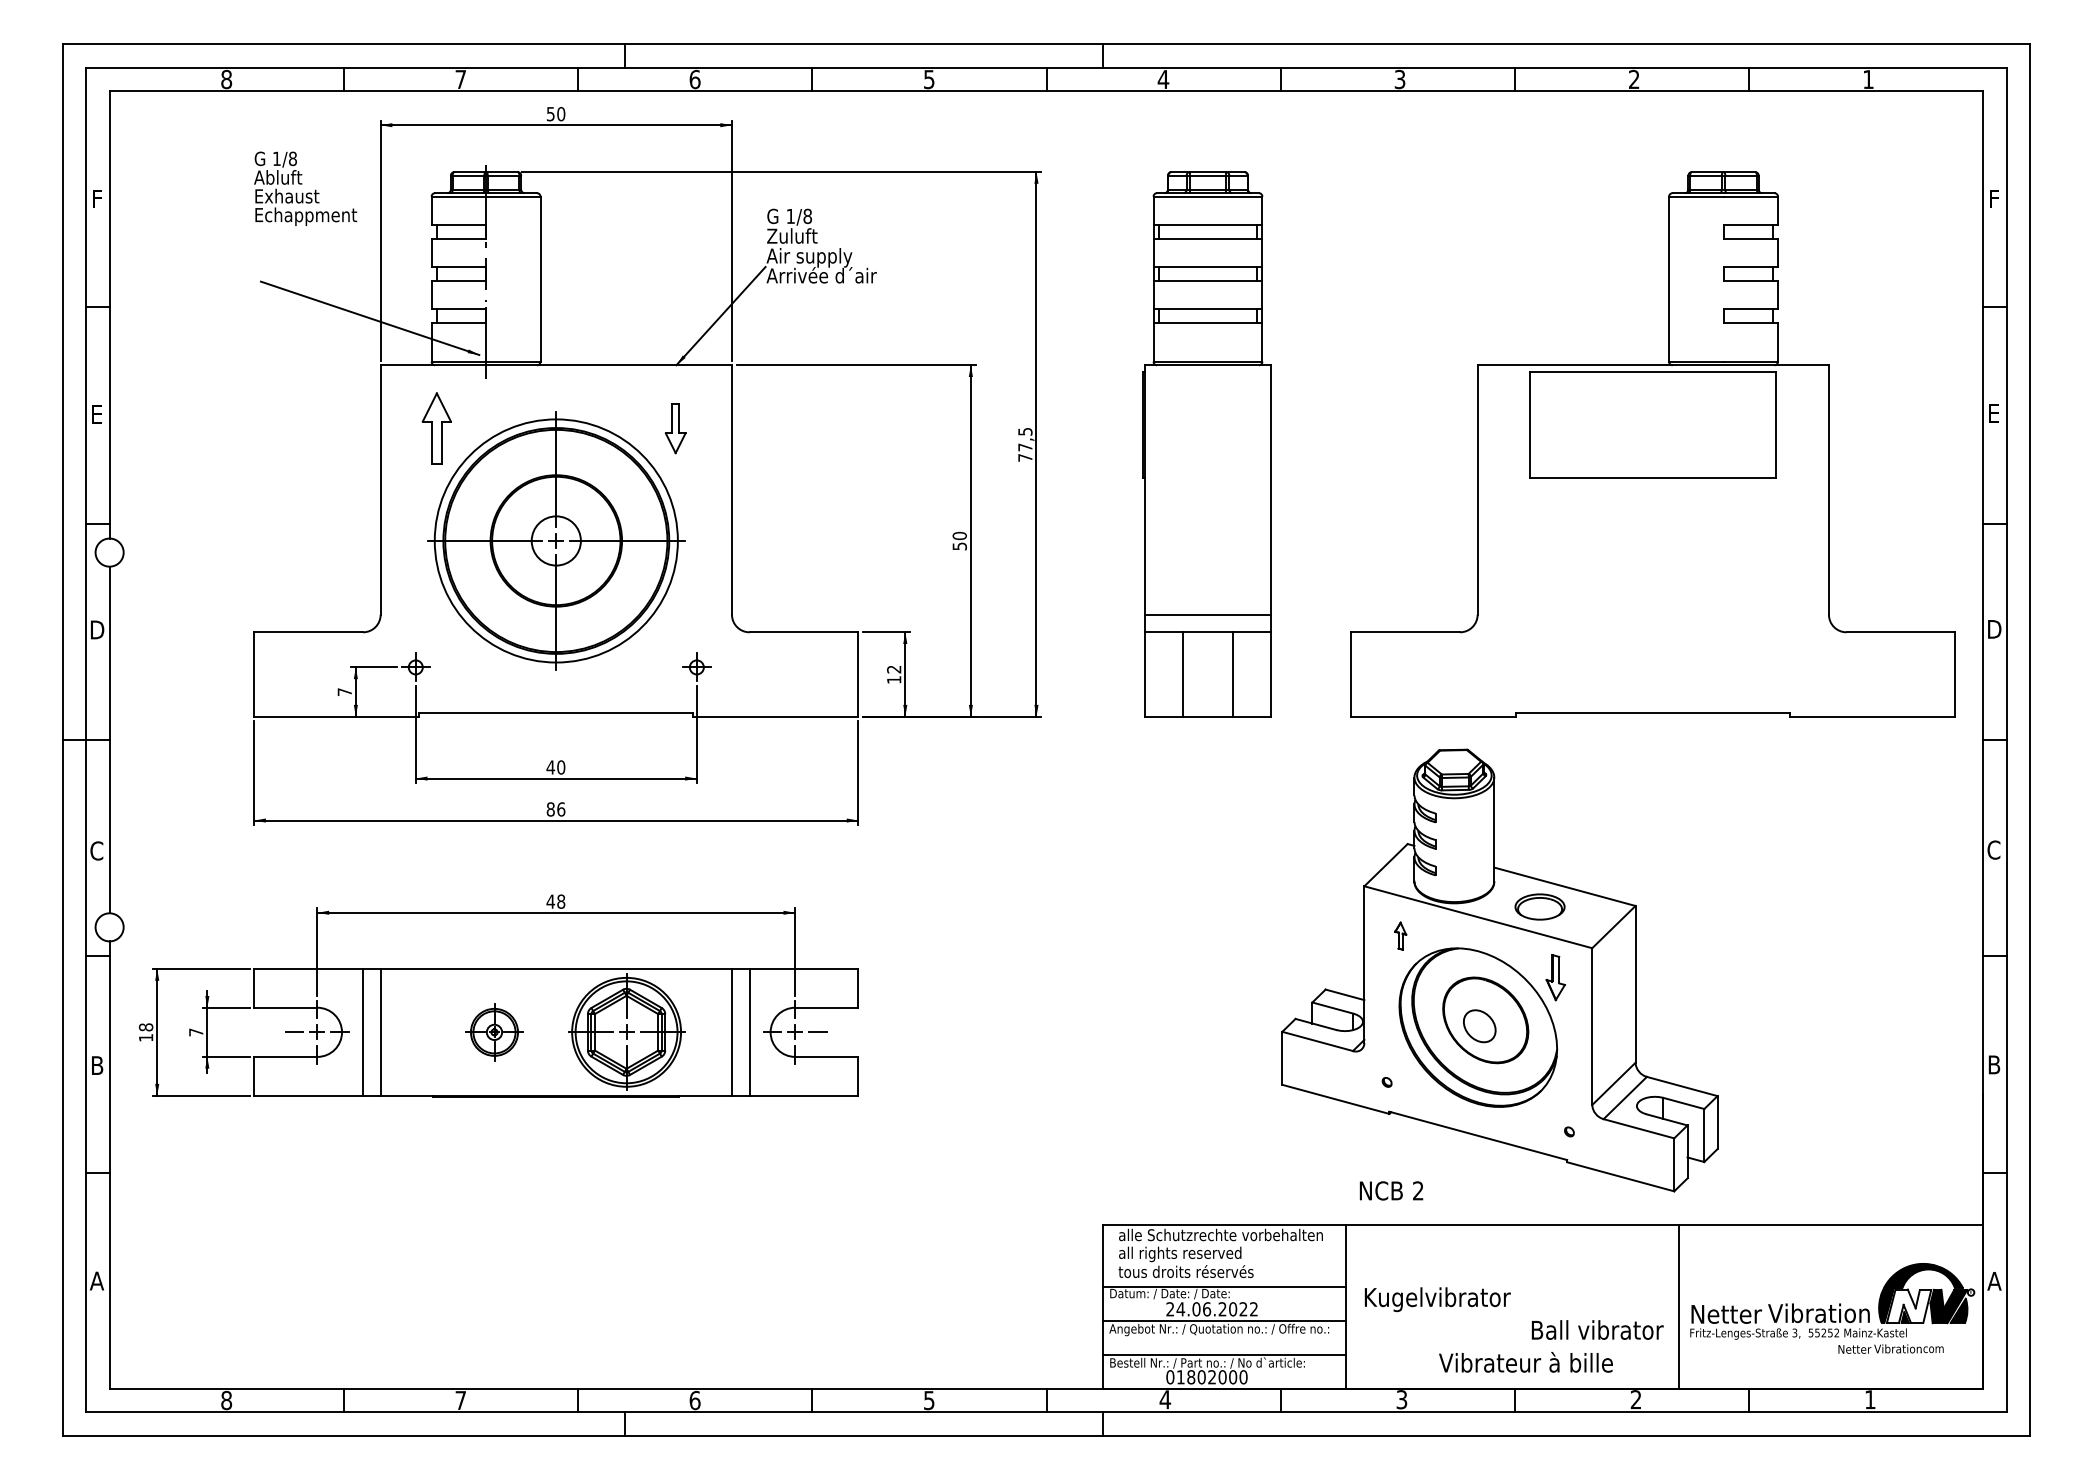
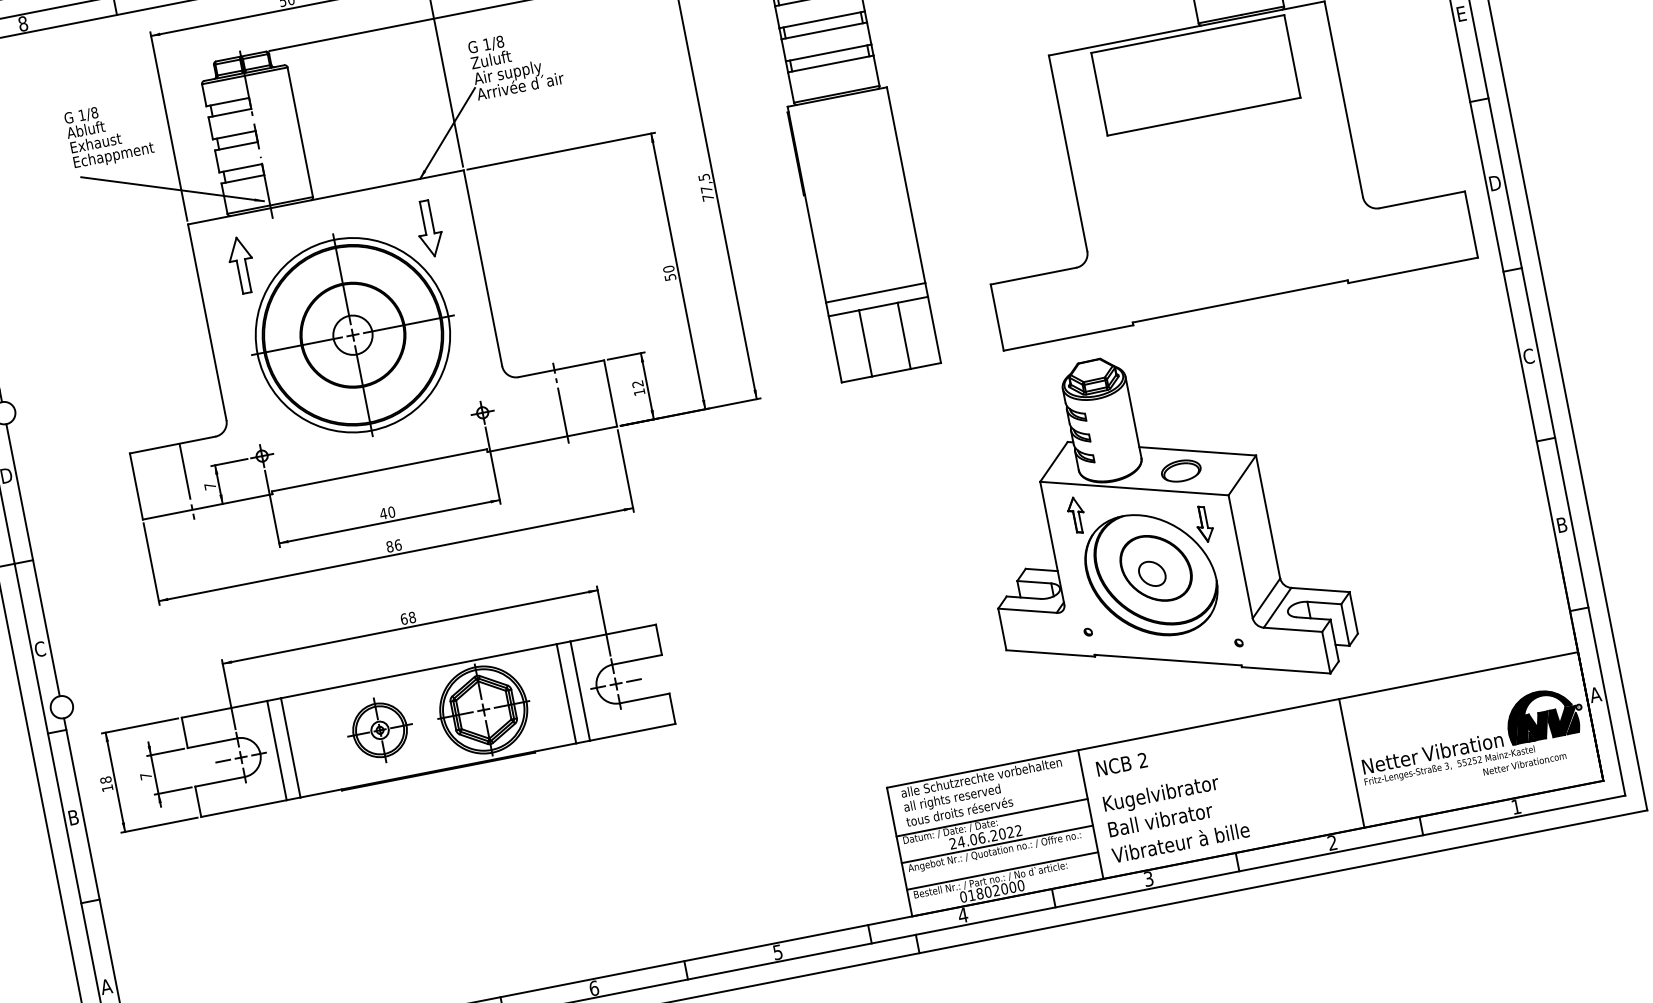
part: (305, 188) -> (109, 134), moved
part: (675, 428) -> (429, 228), size x1.43
line: (795, 674) -> (561, 403), added
line: (317, 680) -> (187, 481), added
text: (550, 901) -> (403, 619), 48 -> 68
part: (1400, 935) -> (1076, 514), size x1.67
part: (494, 1032) -> (380, 730), size x1.43
text: (1391, 1190) -> (1121, 764), moved
fill: (1908, 1305) -> (1531, 727), added
text: (1597, 1329) -> (1160, 819), moved
text: (1525, 1362) -> (1180, 842), moved

